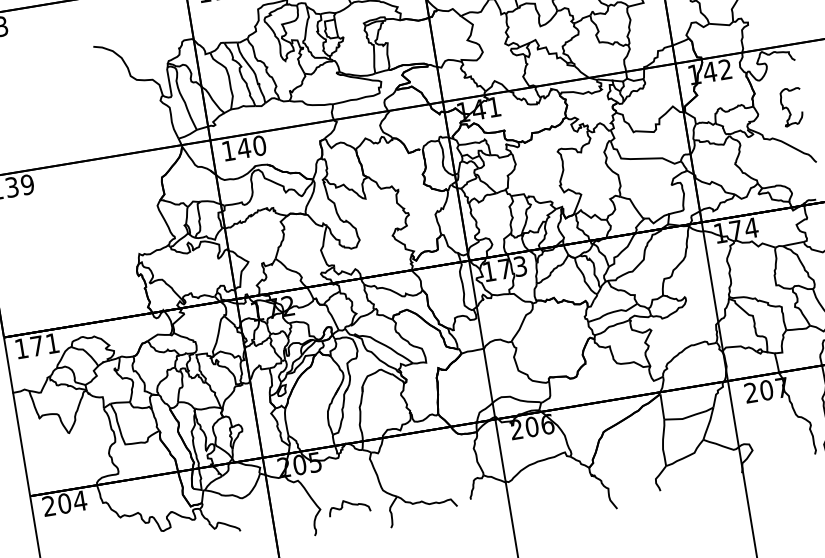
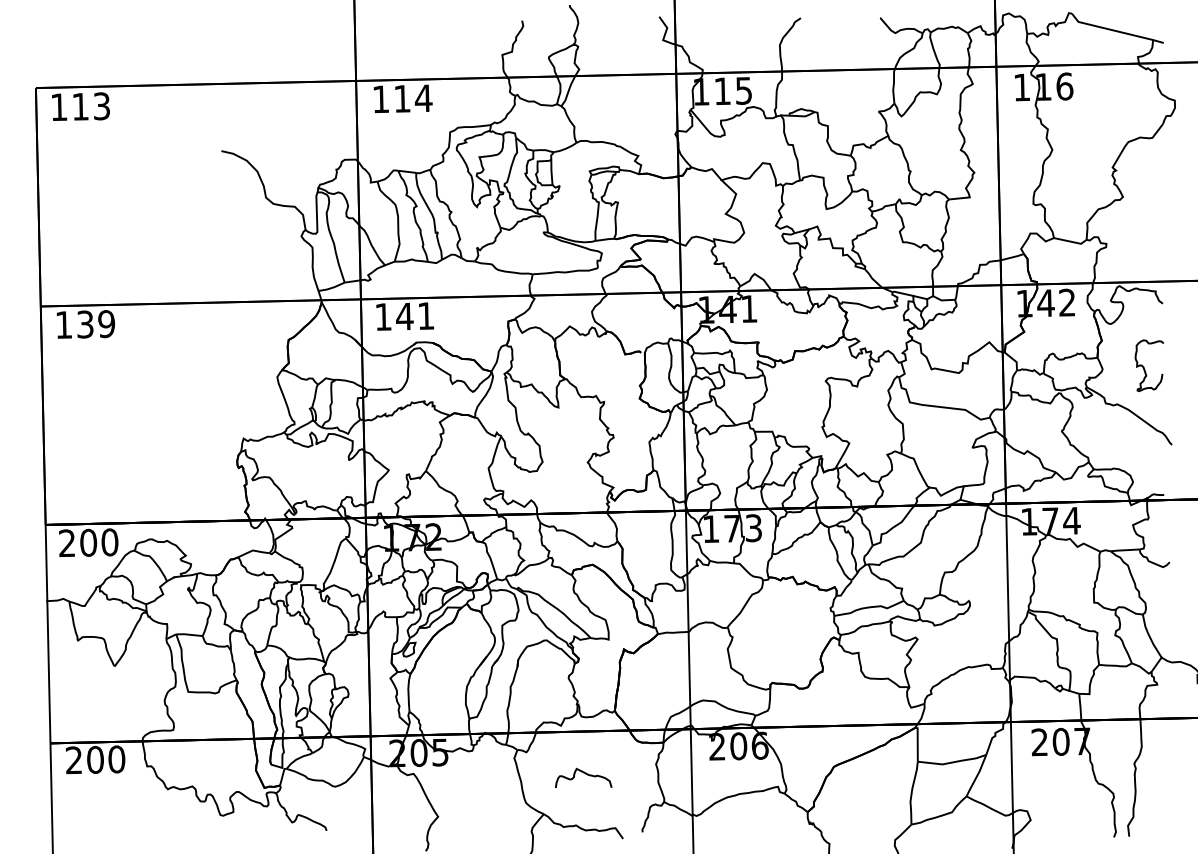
text: (259, 146) -> (425, 316), 140 -> 141
text: (37, 345) -> (88, 542), 171 -> 200
text: (79, 501) -> (116, 759), 204 -> 200
curve: (350, 504) -> (585, 774), moved

